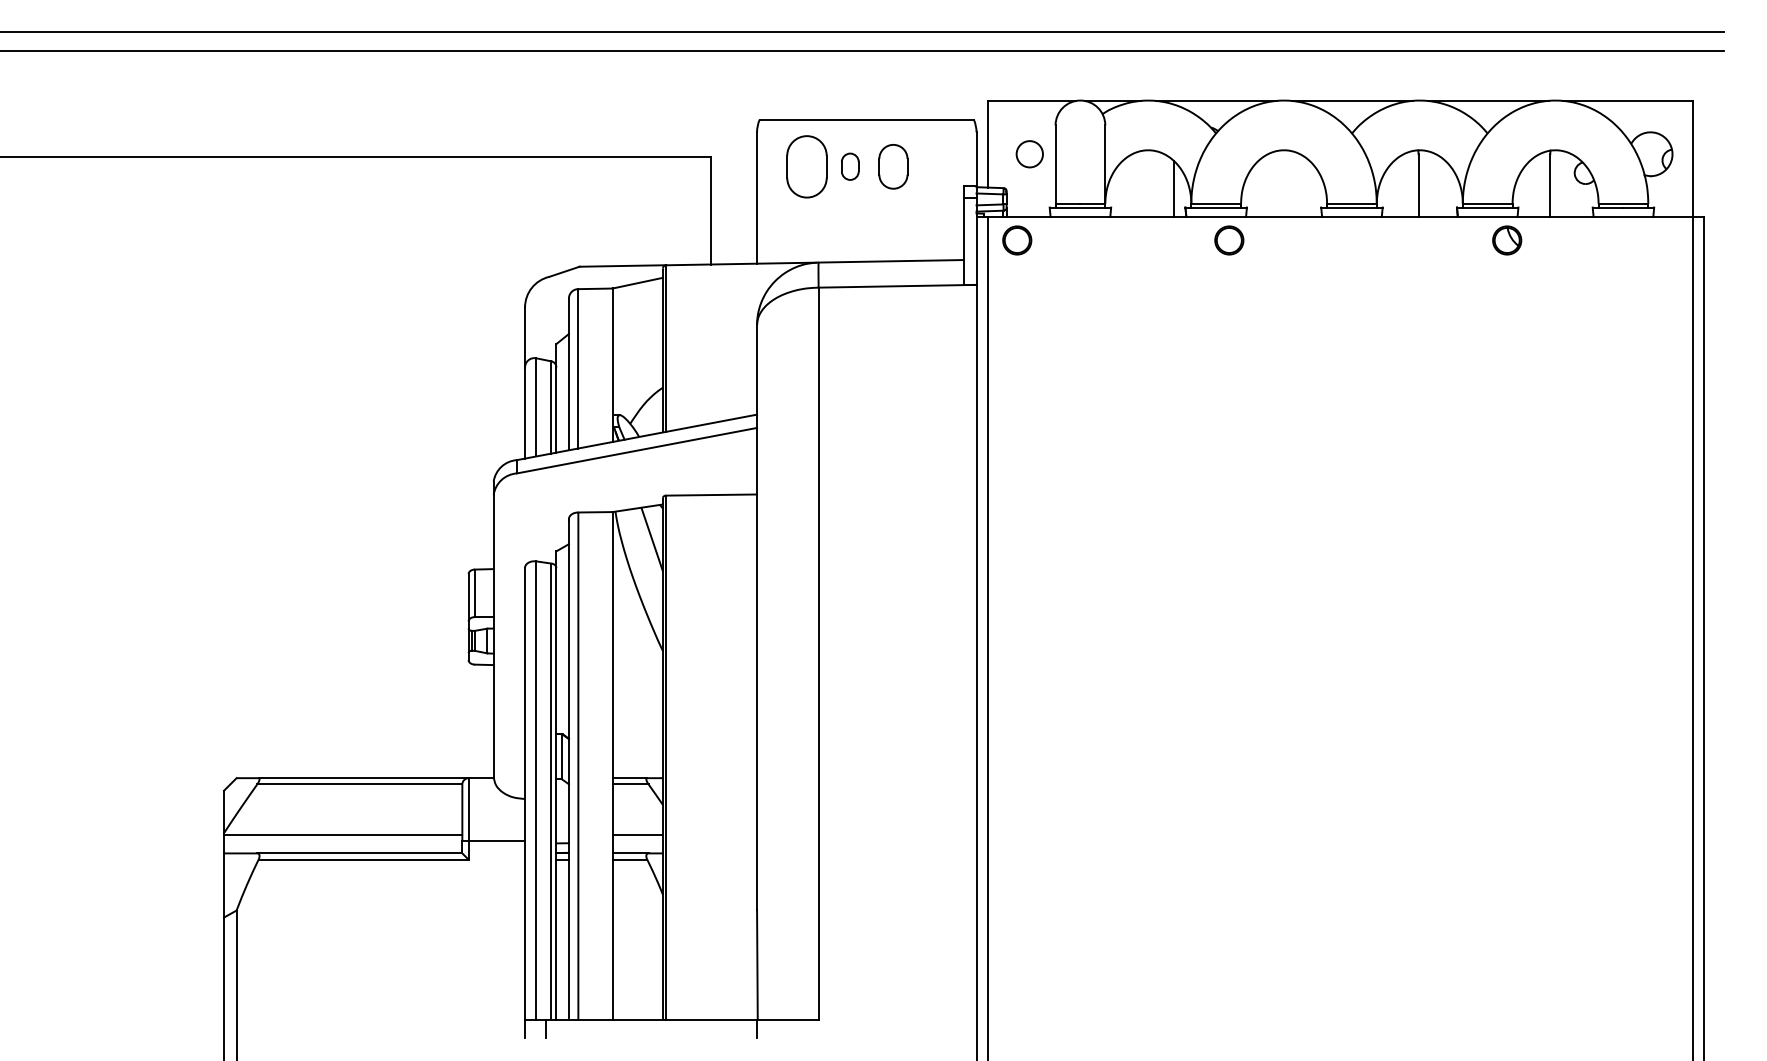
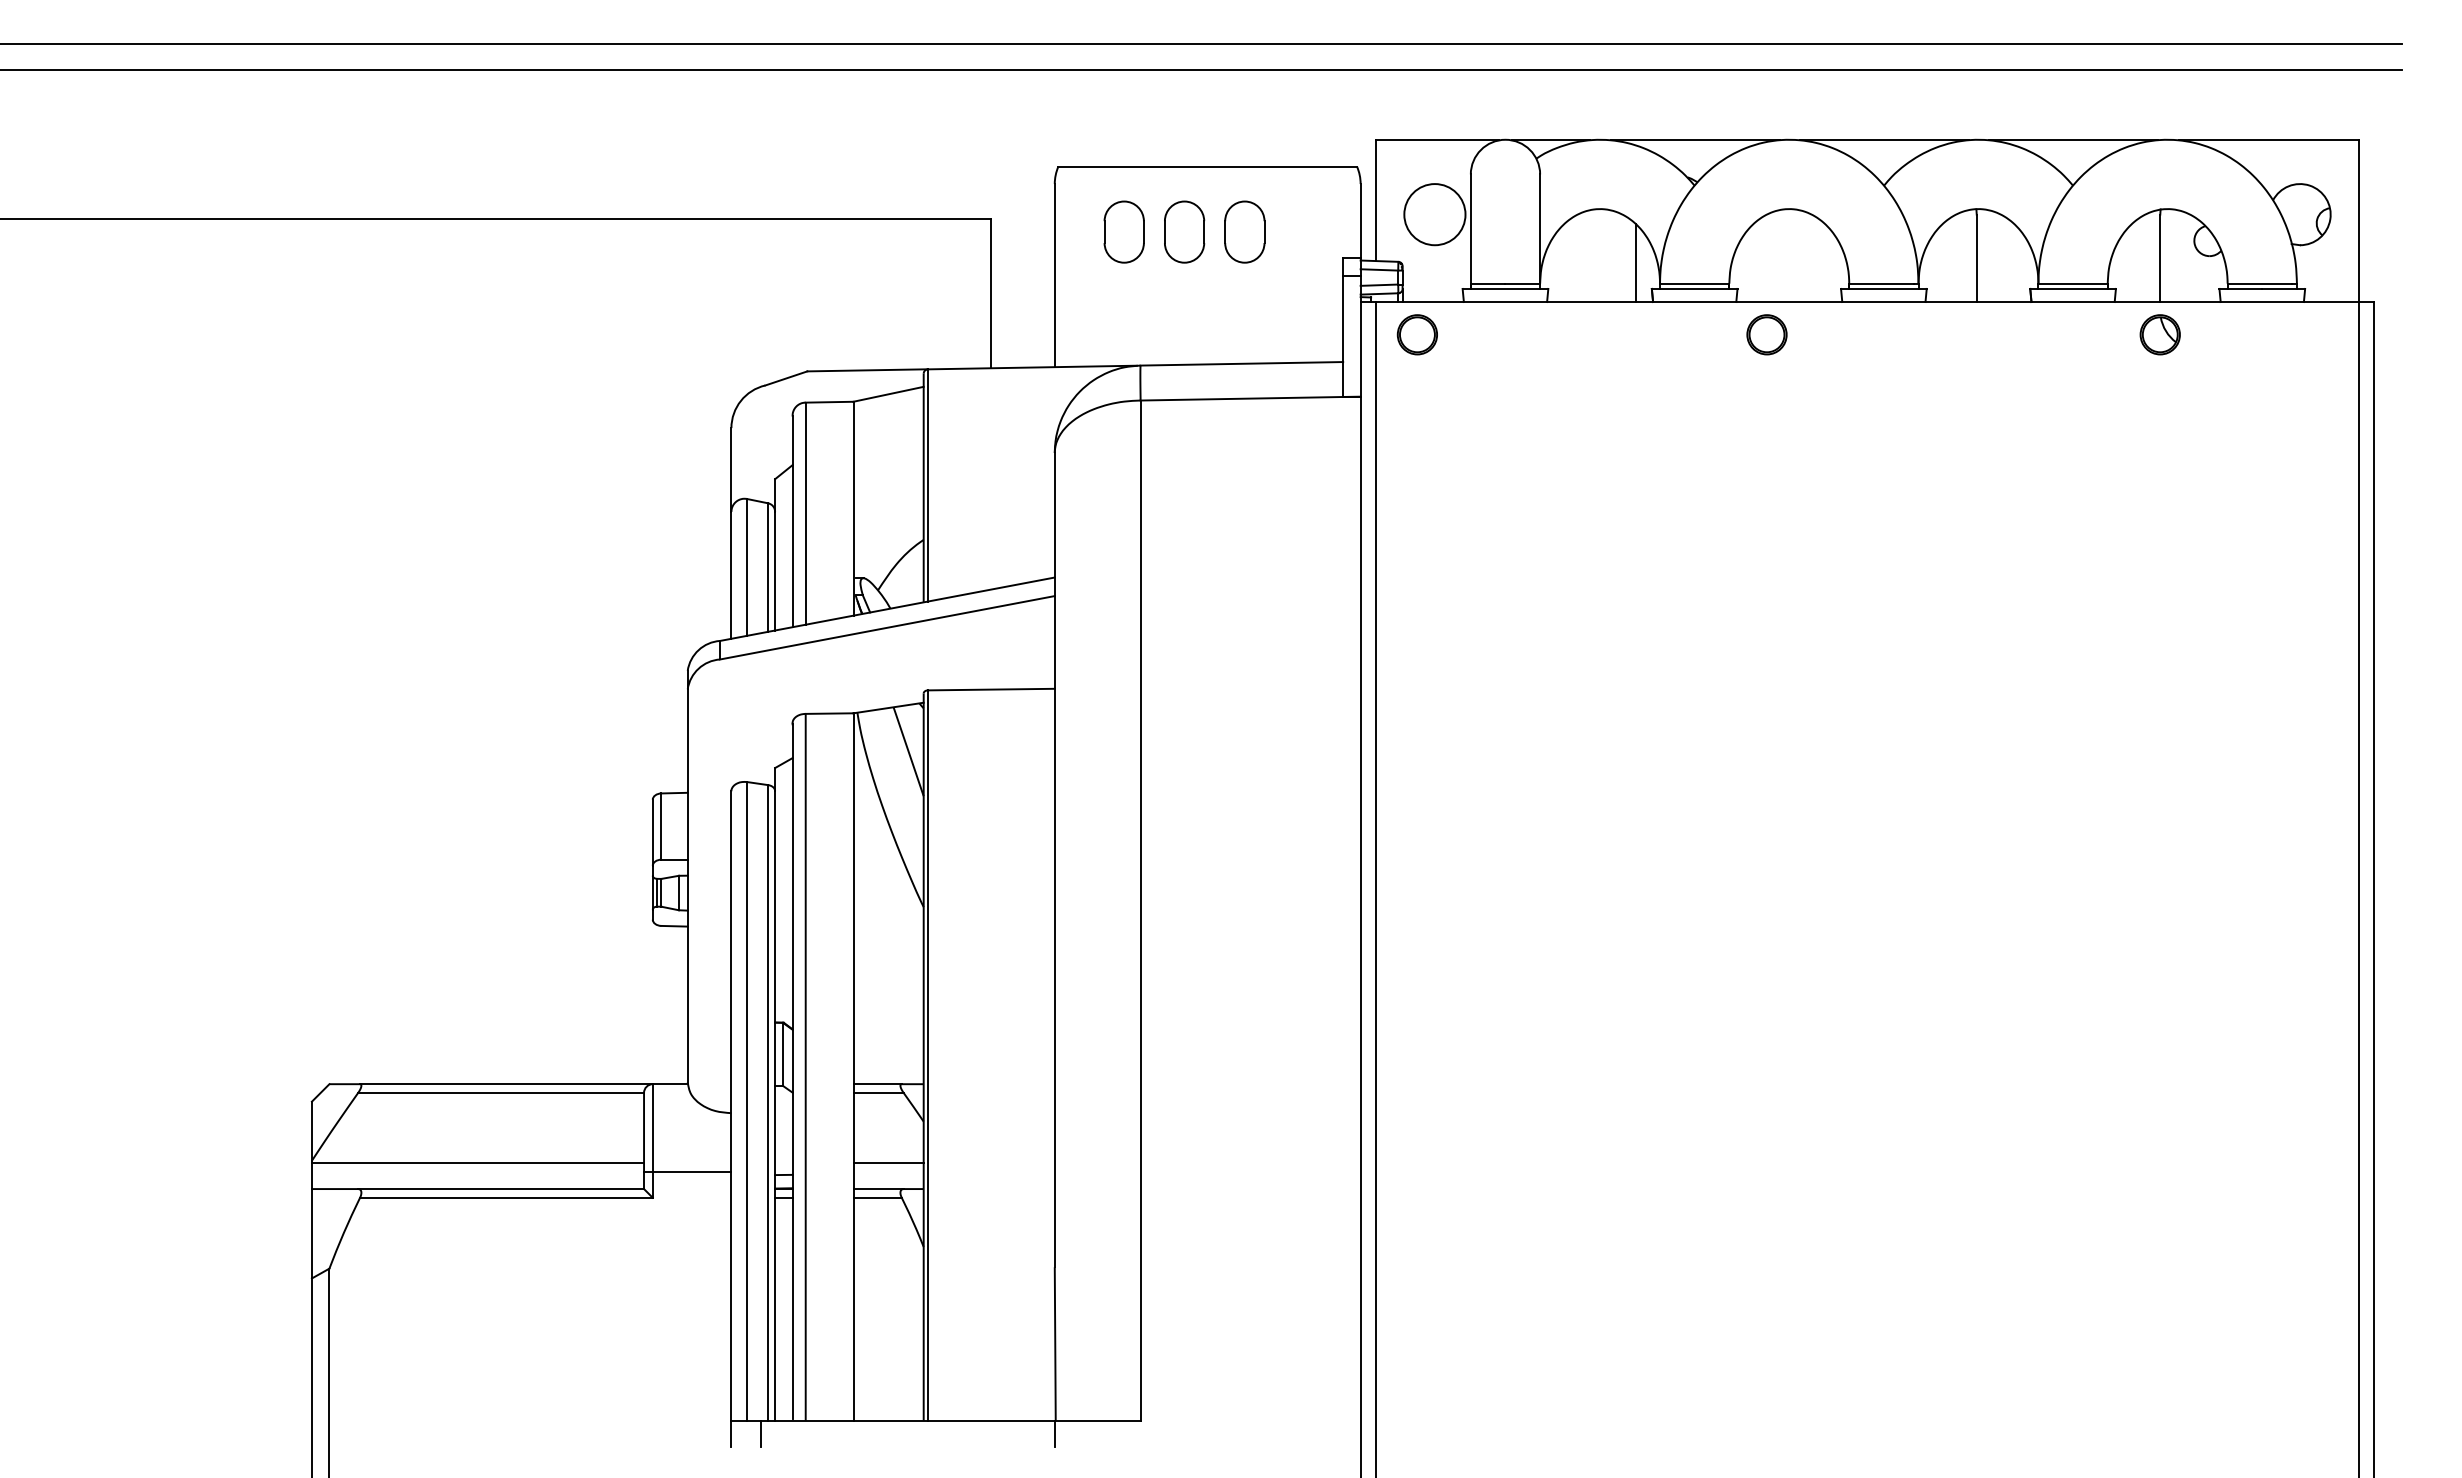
circle: (1029, 154) -> (1434, 214), size x1.67
part: (806, 166) -> (1123, 231), size x0.71
part: (850, 166) -> (1184, 231), size x1.67
part: (1228, 240) -> (1766, 334), moved
part: (1506, 240) -> (2159, 334), moved

